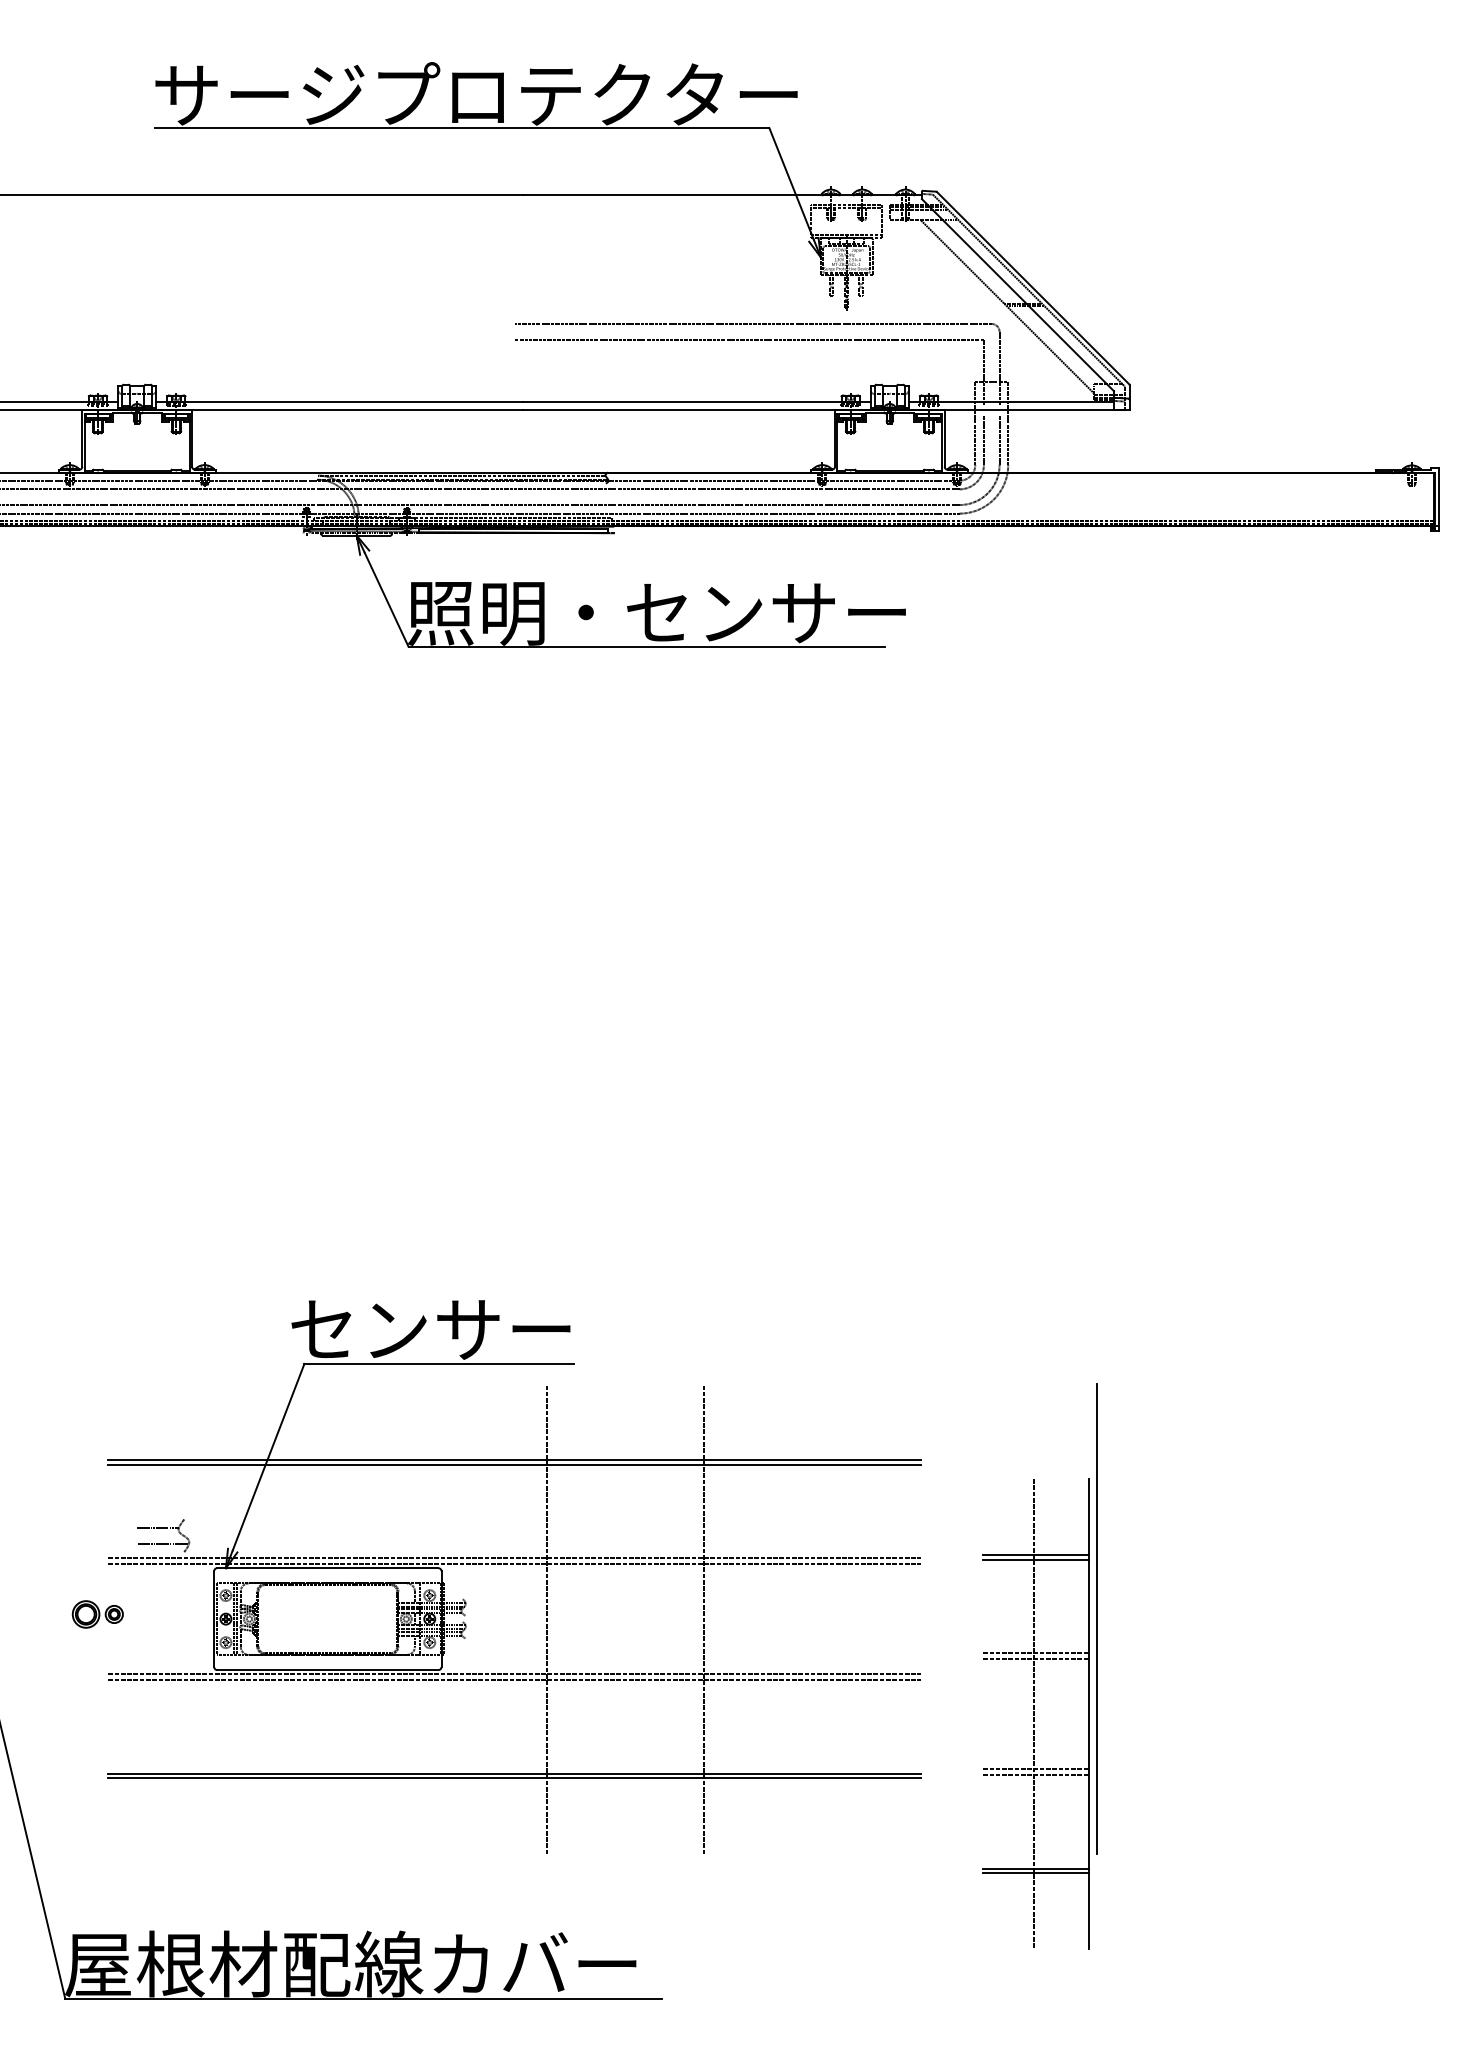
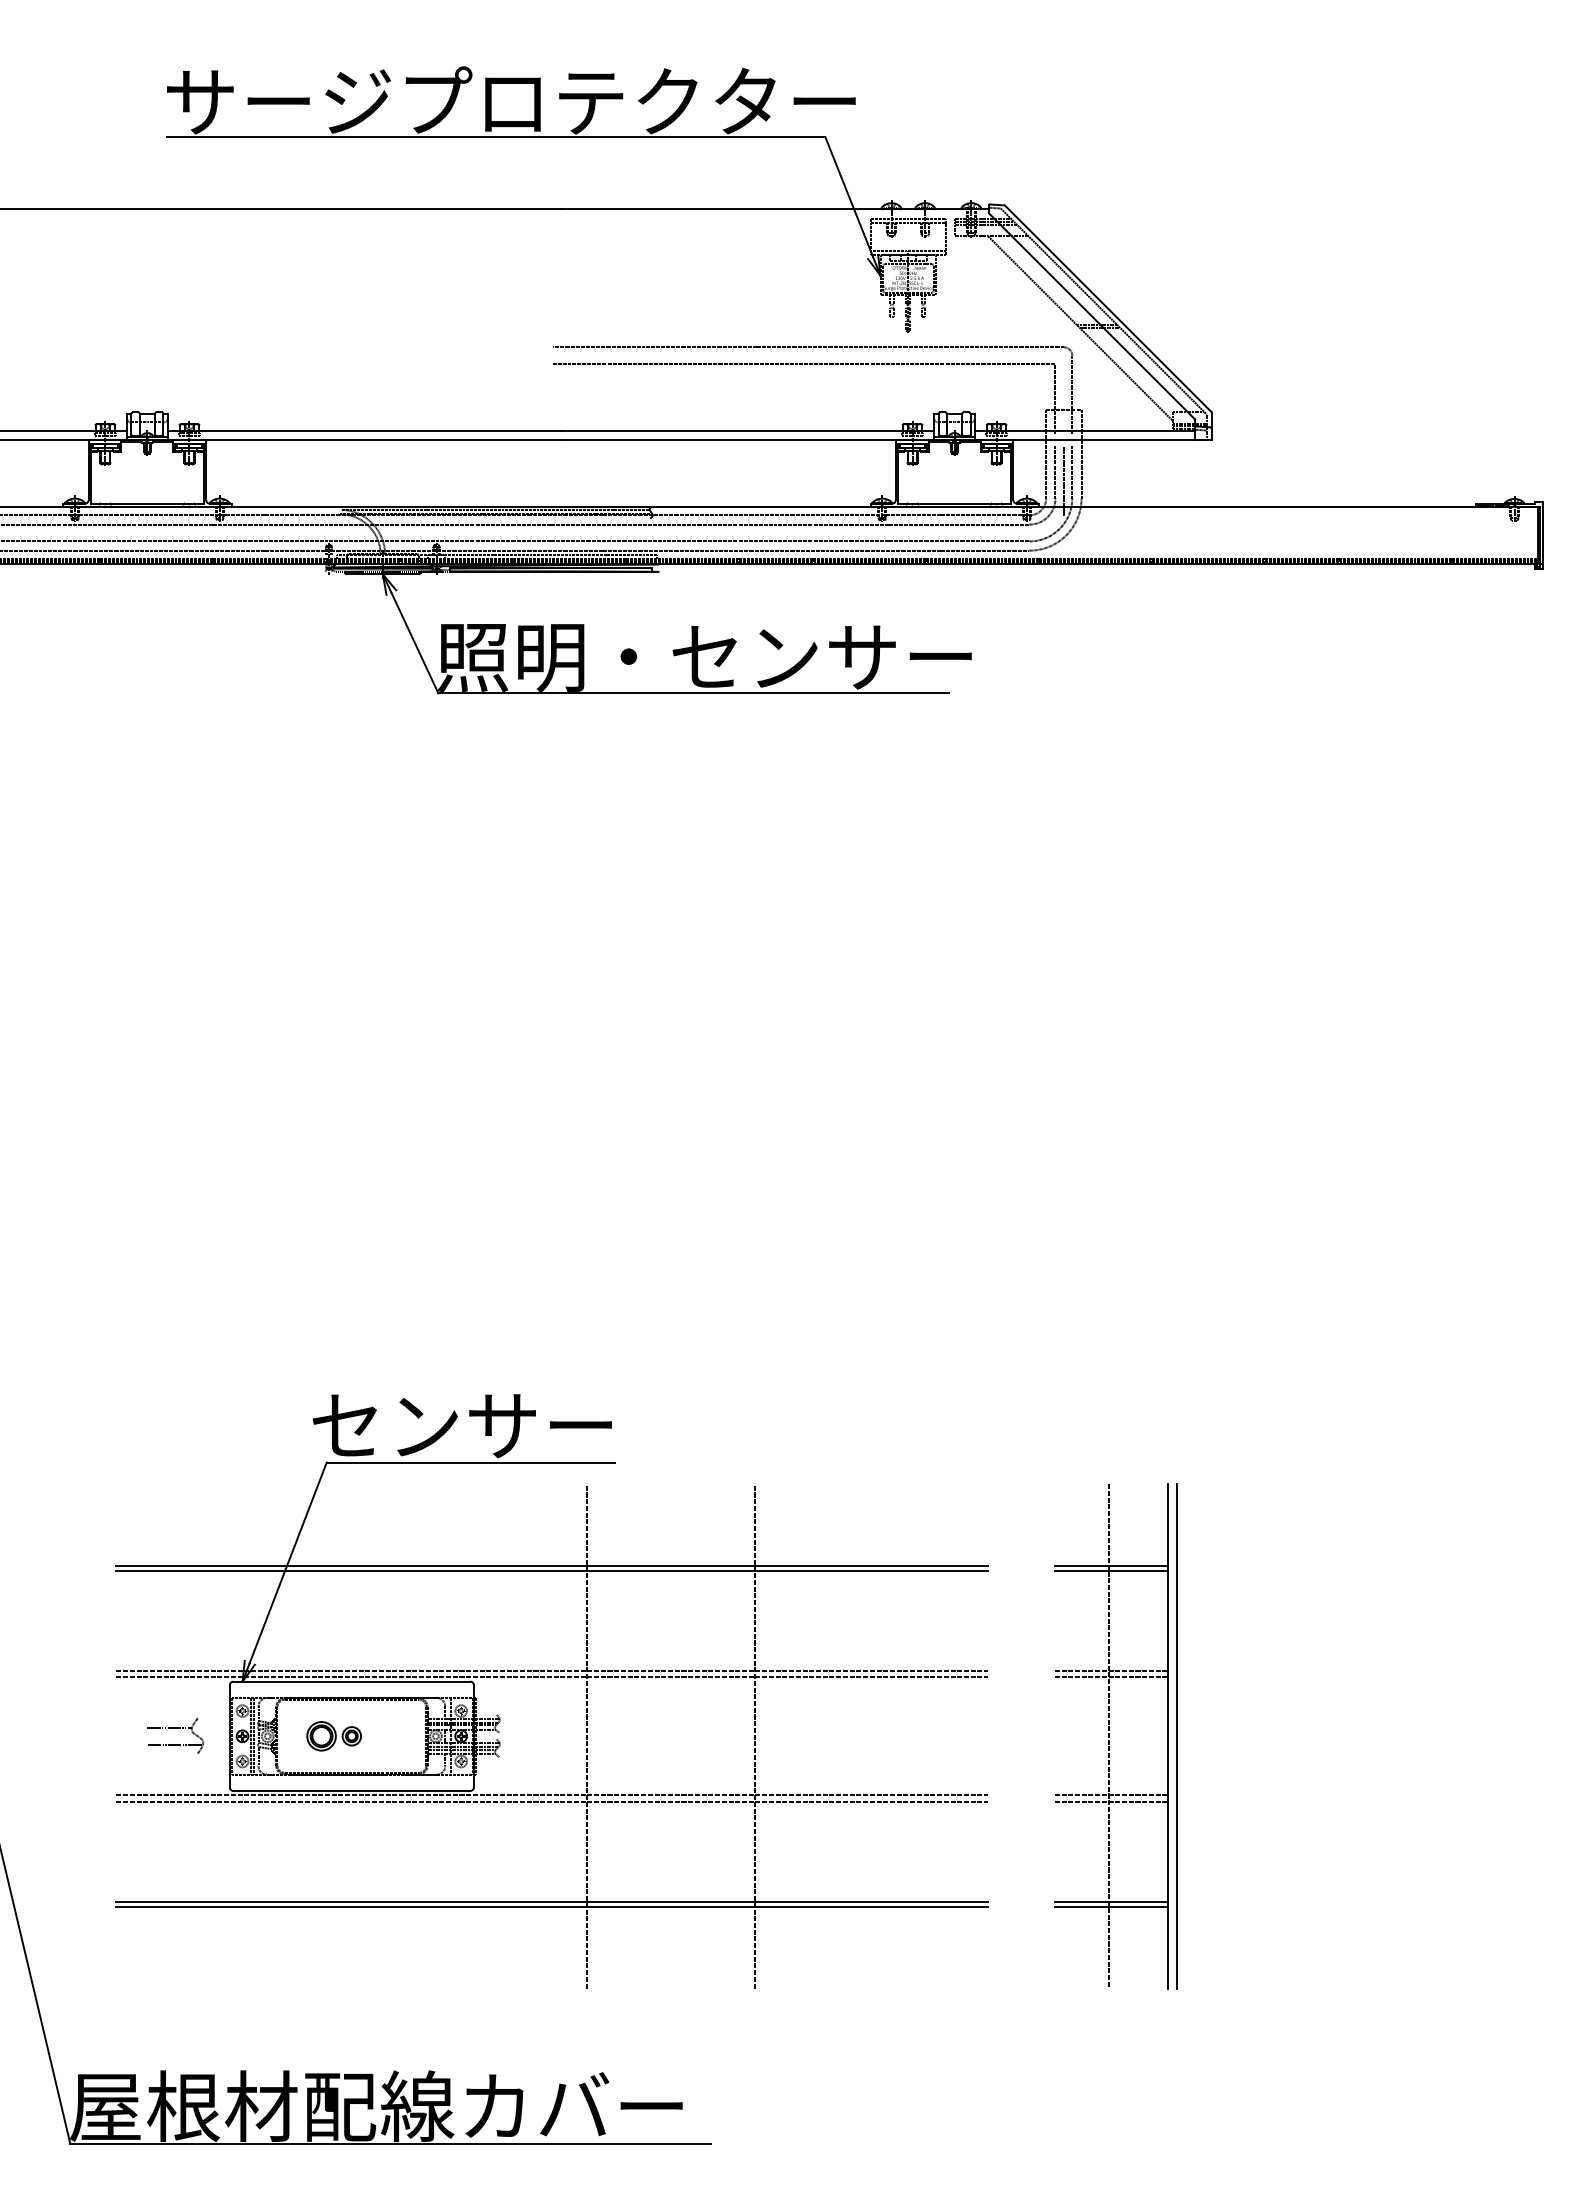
line: (991, 449) -> (1063, 481), added
part: (163, 1528) -> (175, 1728), moved
part: (97, 1614) -> (333, 1736), moved
part: (1036, 1714) -> (1111, 1736), moved

